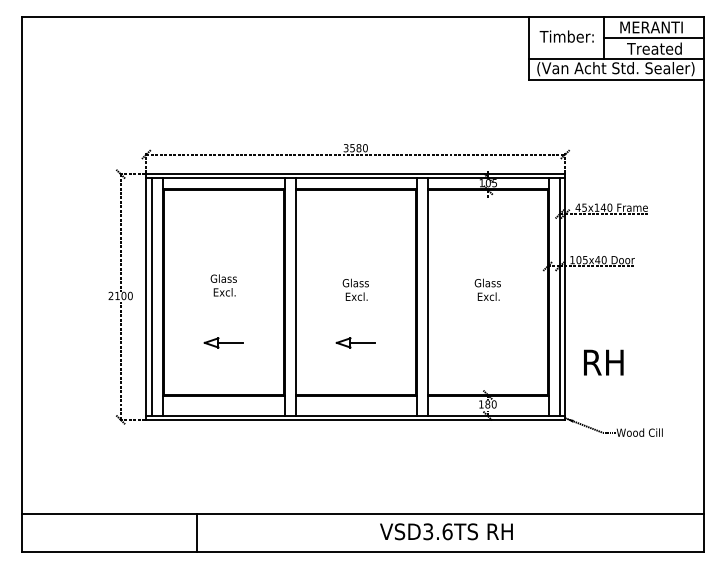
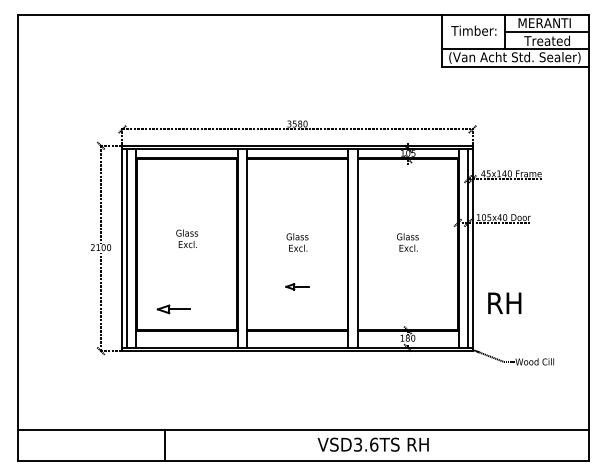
part: (223, 342) -> (173, 309), moved
part: (355, 342) -> (297, 286), size x0.7

